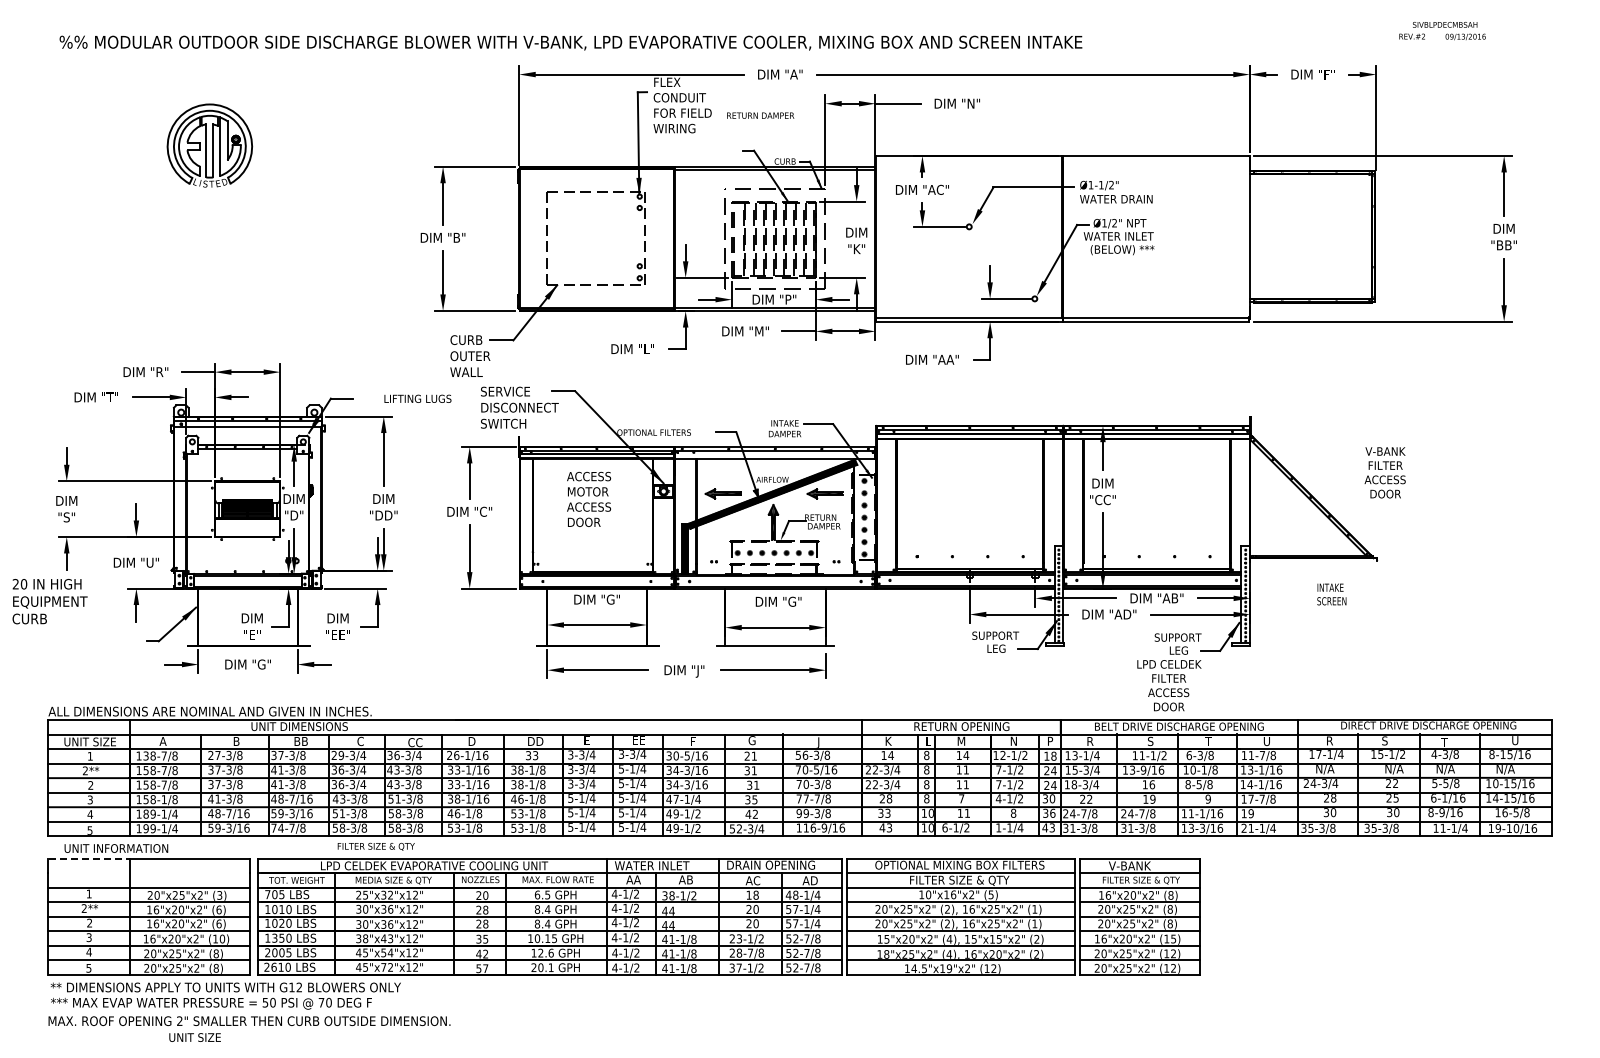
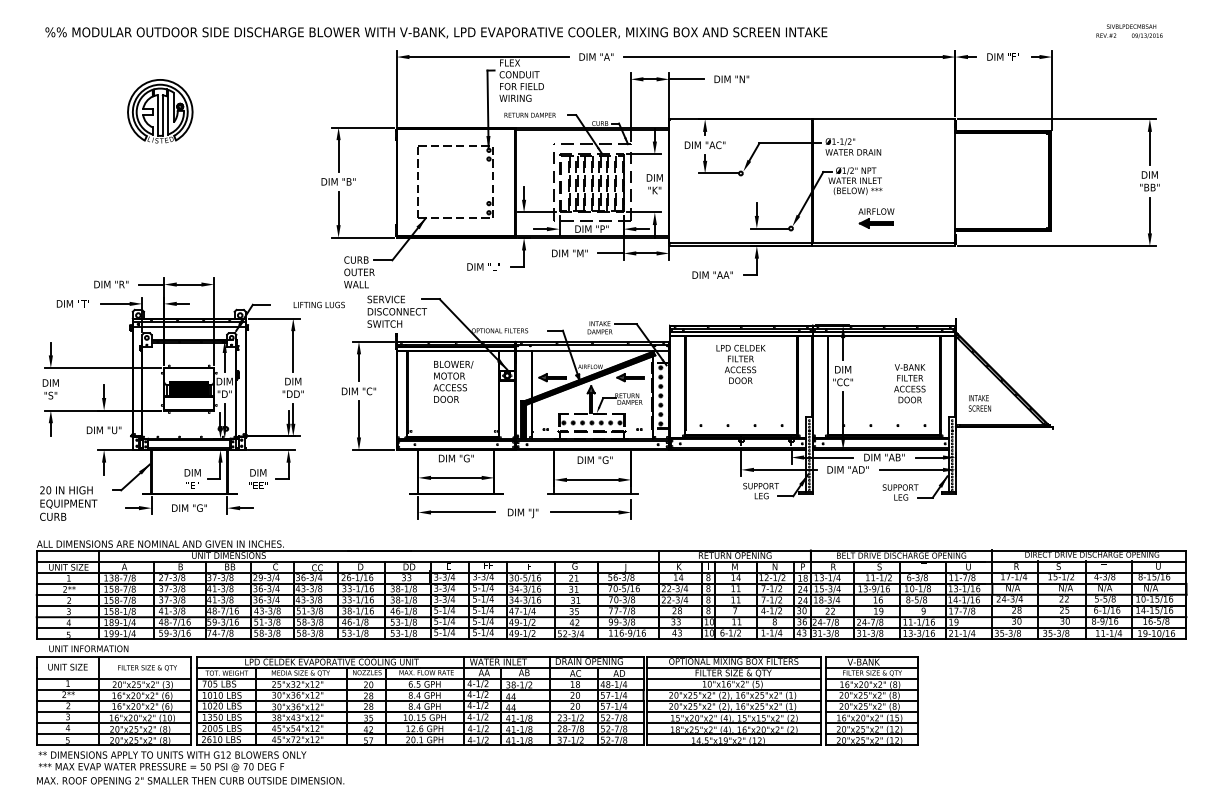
text: (1442, 31) -> (1129, 31), moved
text: (760, 115) -> (530, 115), moved
part: (1146, 285) -> (876, 218), added
text: (1384, 472) -> (909, 383), moved
text: (593, 476) -> (453, 364), ACCESS -> BLOWER/
text: (1331, 594) -> (979, 403), moved
text: (49, 601) -> (68, 503), moved
text: (1169, 685) -> (741, 364), moved
text: (375, 846) -> (147, 667), moved
line: (89, 858) -> (68, 656), dashed -> solid
text: (194, 1037) -> (67, 667), moved

